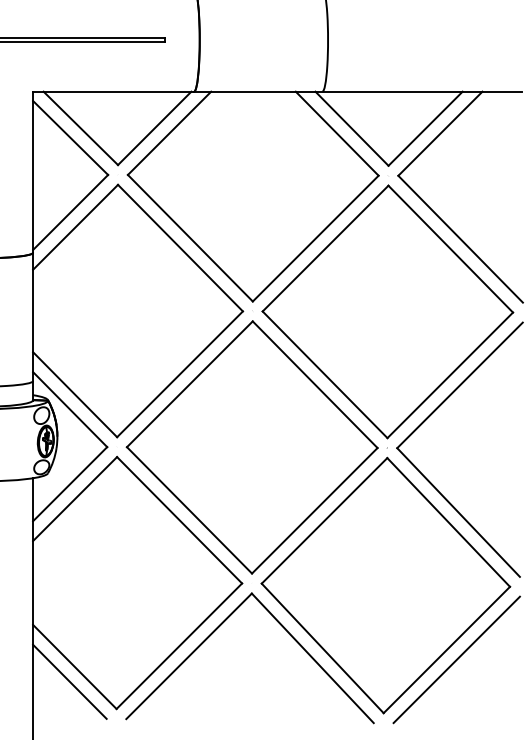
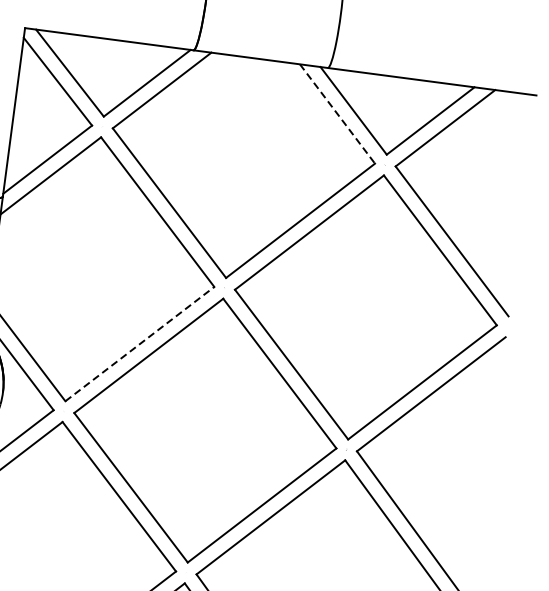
line: (337, 133) -> (337, 113), solid -> dashed
line: (180, 374) -> (140, 344), solid -> dashed

